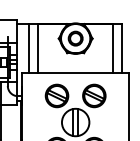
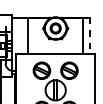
line: (29, 48) -> (21, 35), removed
line: (122, 48) -> (90, 35), solid -> dashed

